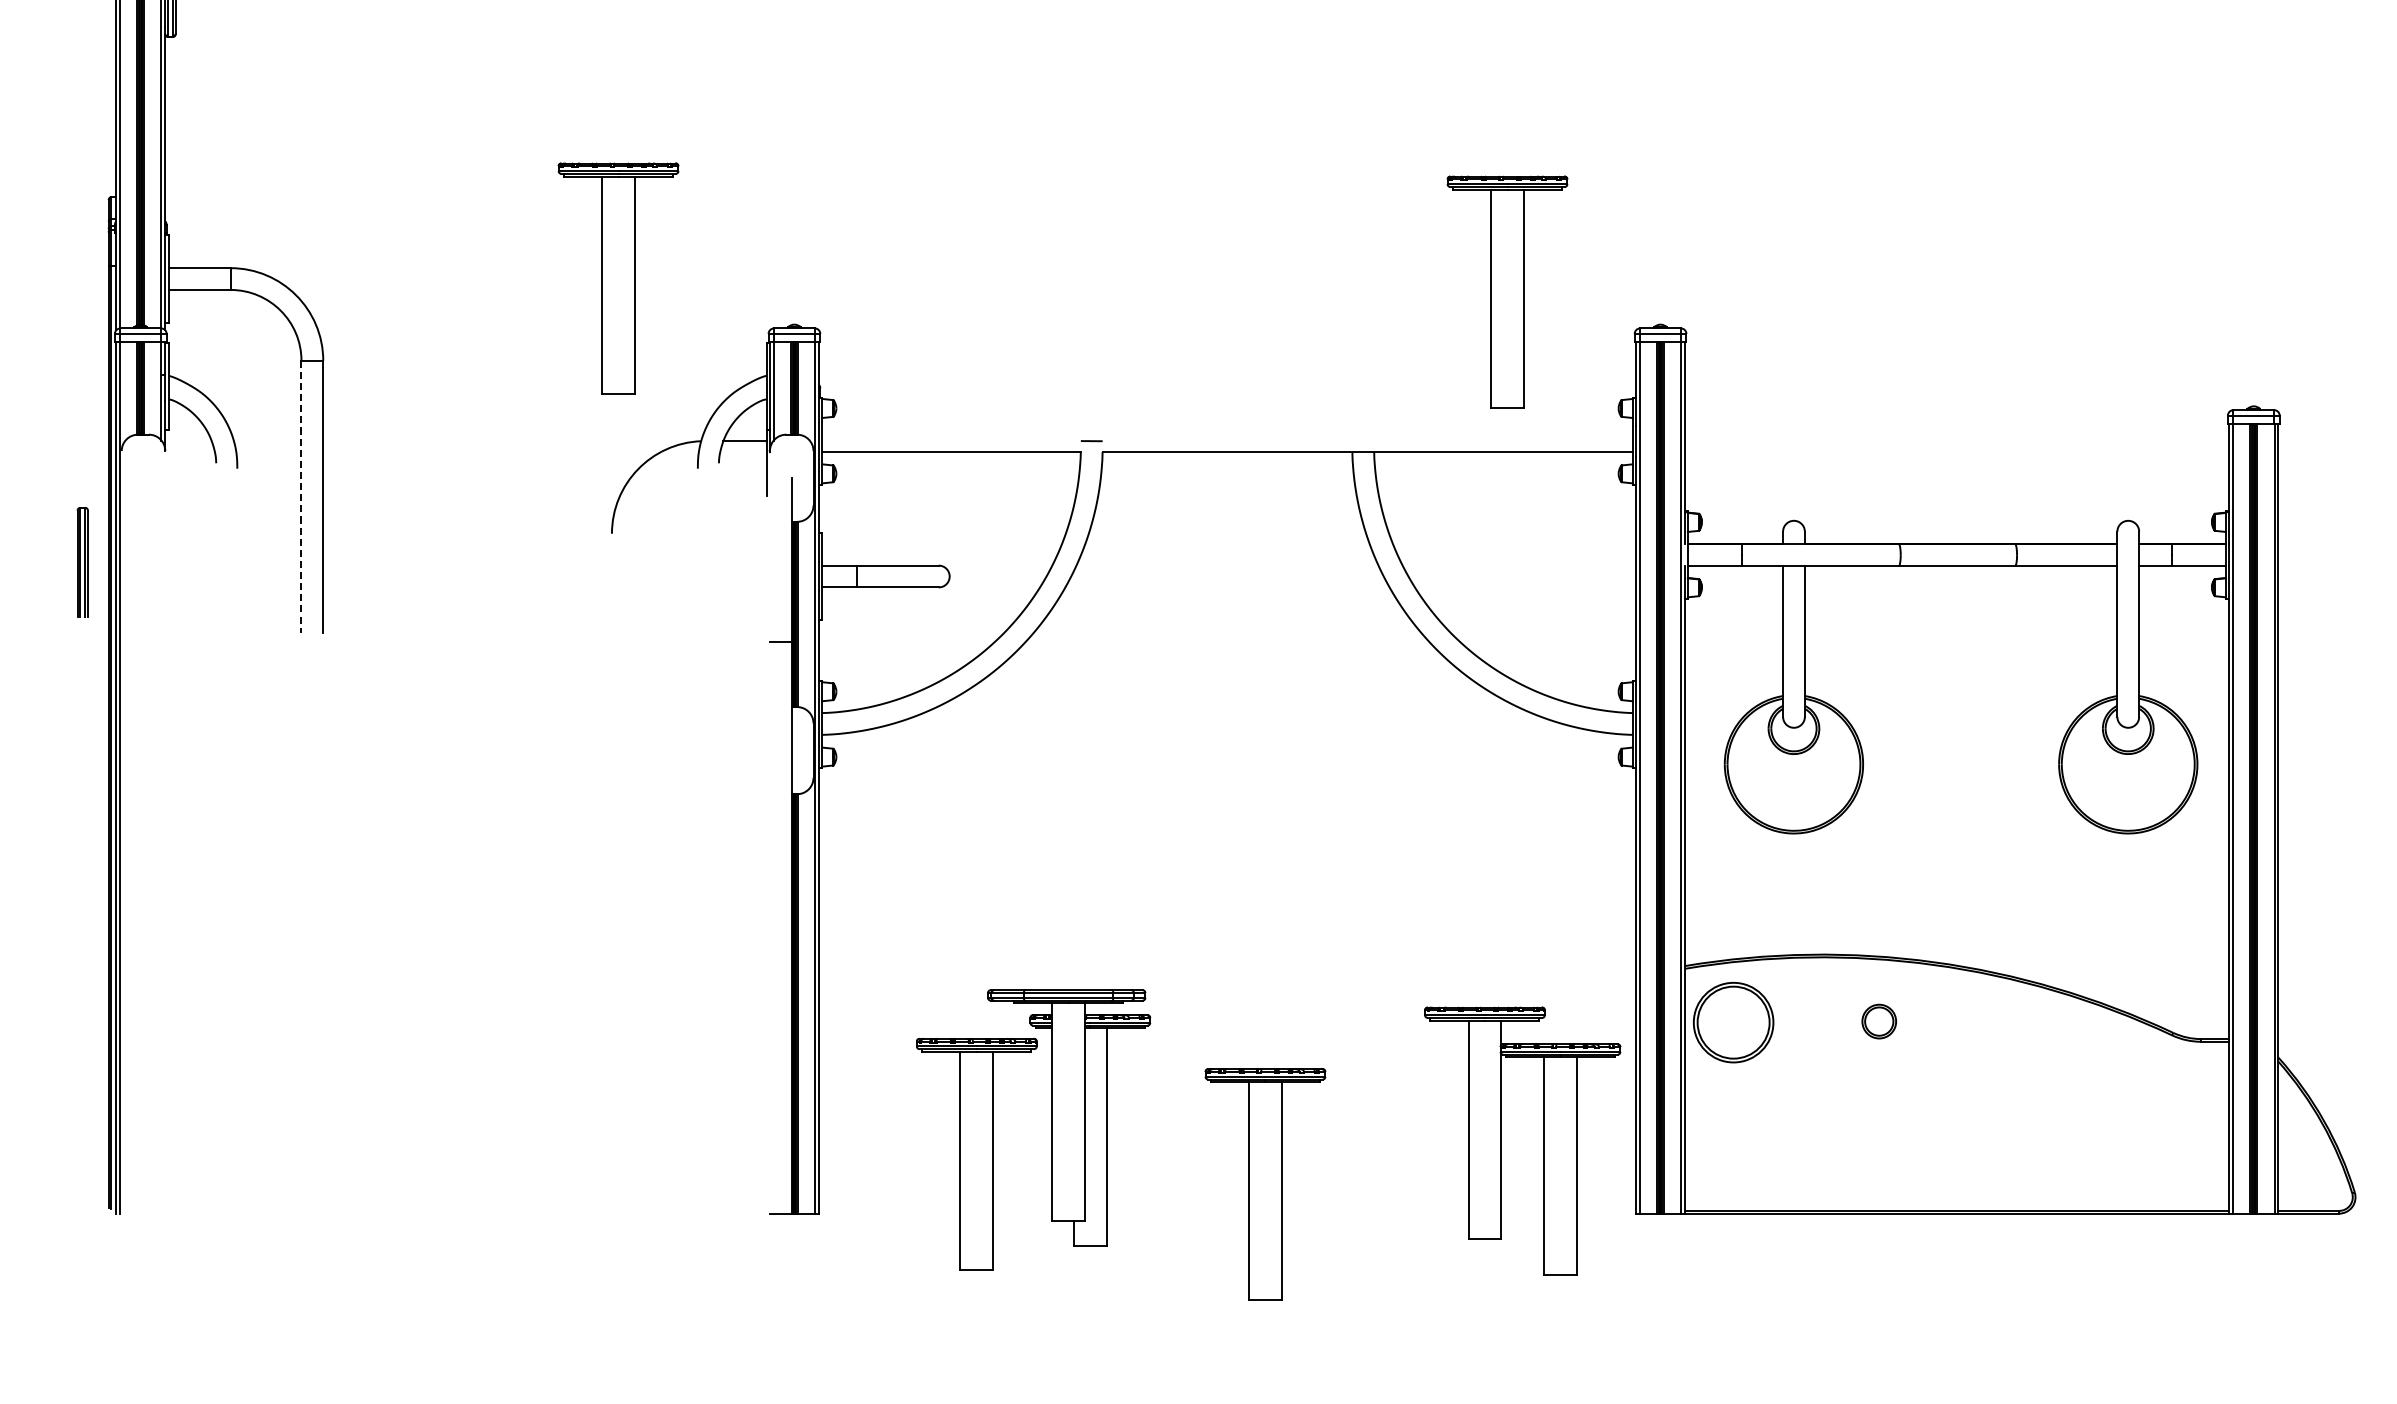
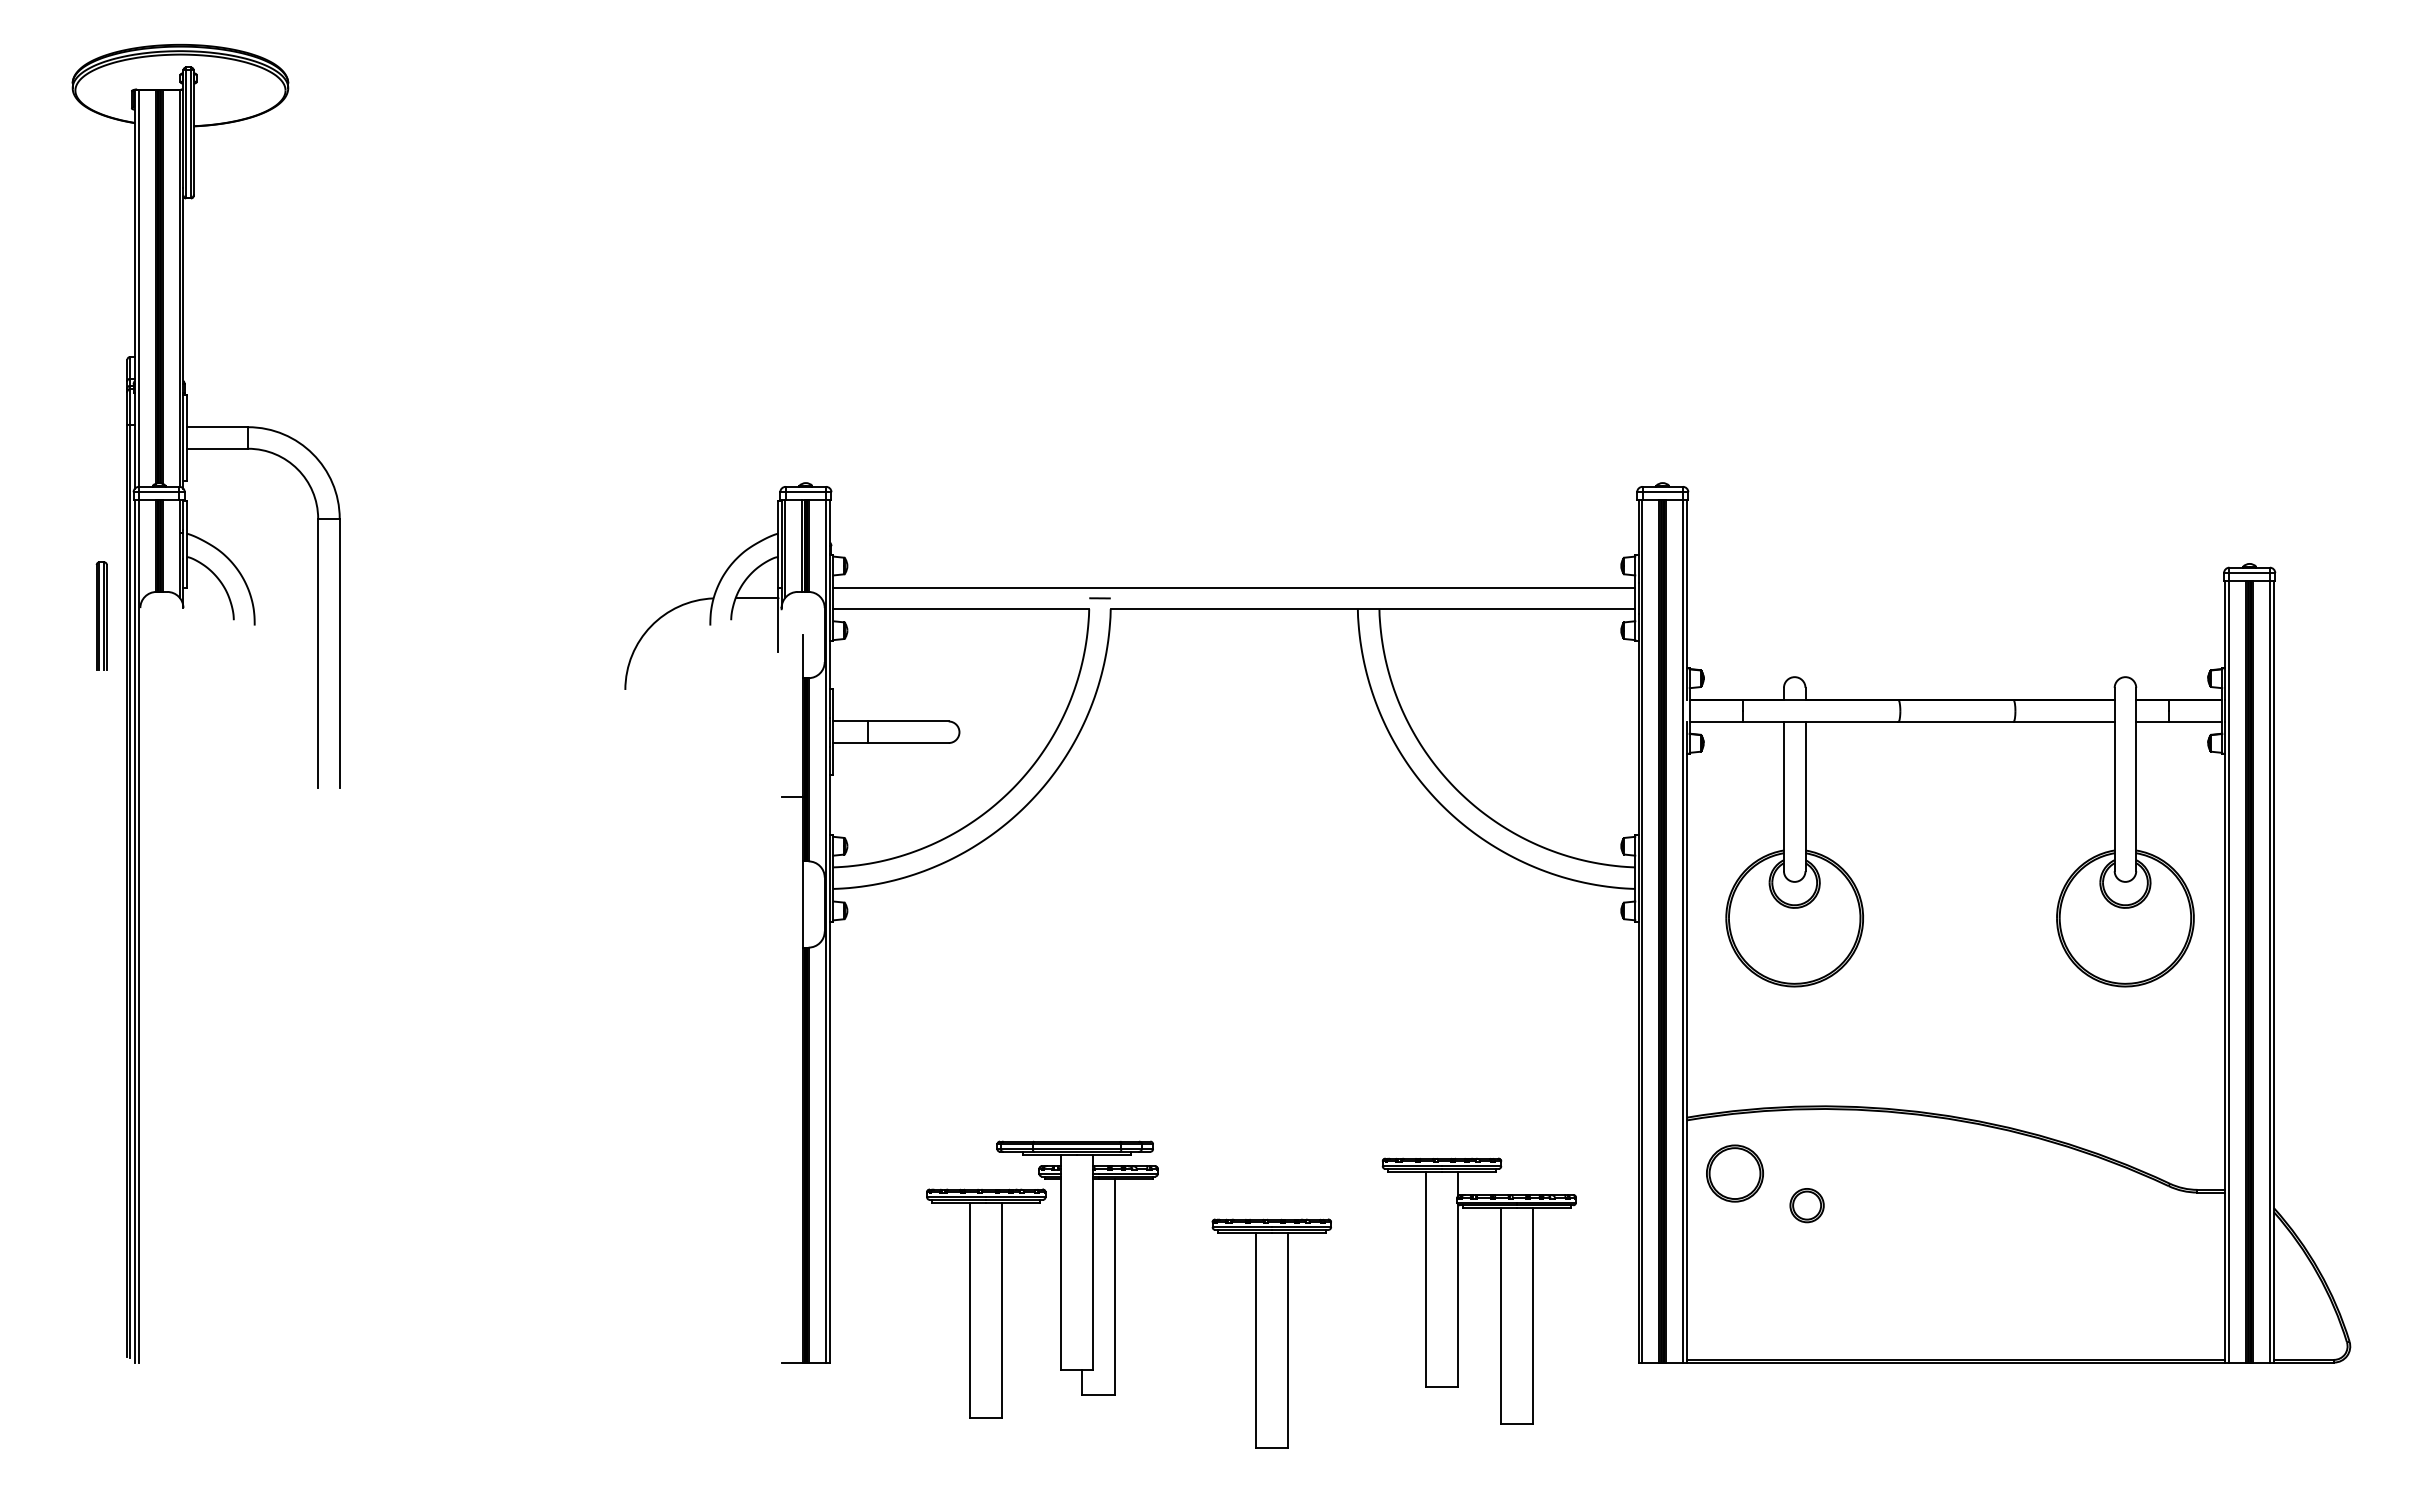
part: (618, 278) -> (631, 437), removed
part: (1507, 291) -> (1511, 450), removed
line: (1227, 430) -> (1234, 587), added
line: (301, 496) -> (318, 653), dashed -> solid
part: (82, 561) -> (101, 615), moved
part: (1878, 1021) -> (1806, 1205), moved
part: (1733, 1022) -> (1734, 1173), size x0.71
part: (1501, 1140) -> (1458, 1290), moved

